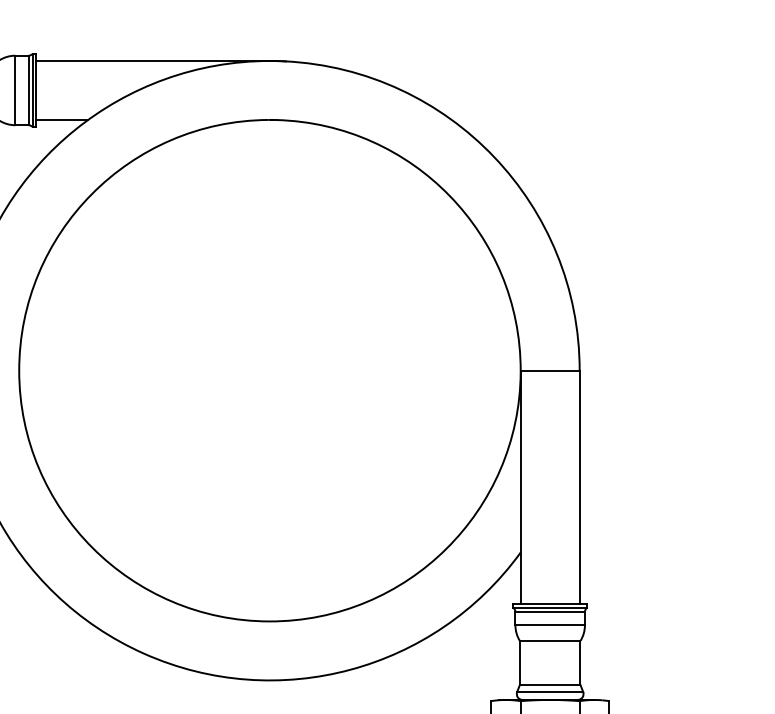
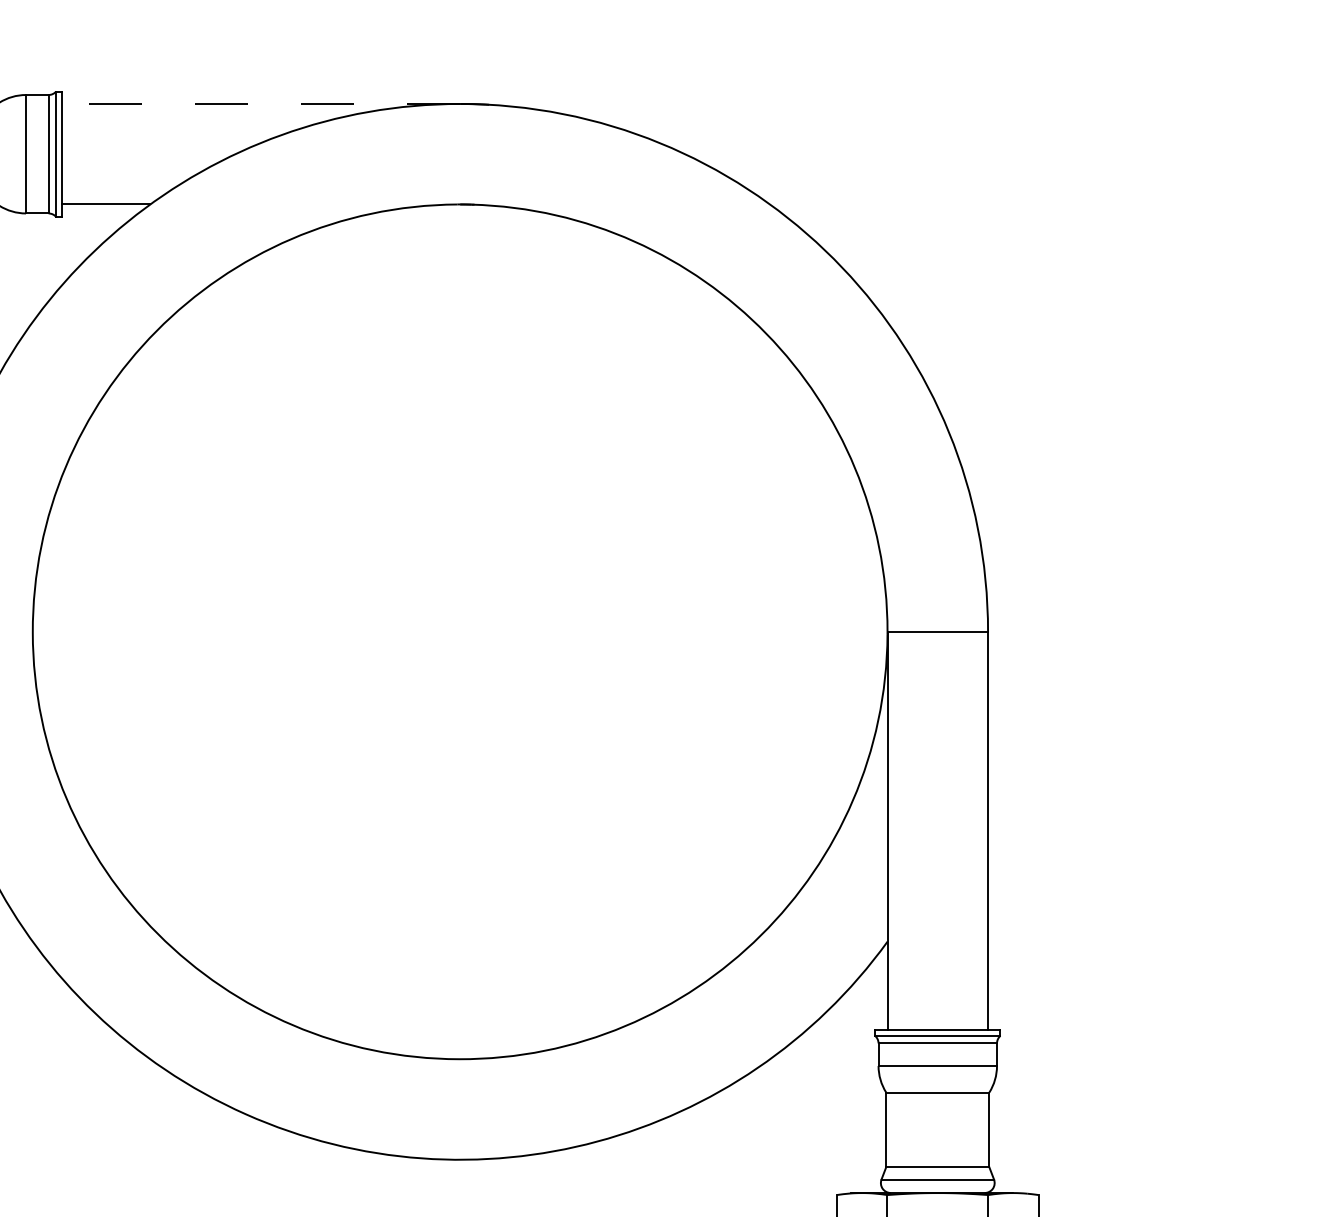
line: (153, 60) -> (261, 103), solid -> dashed

